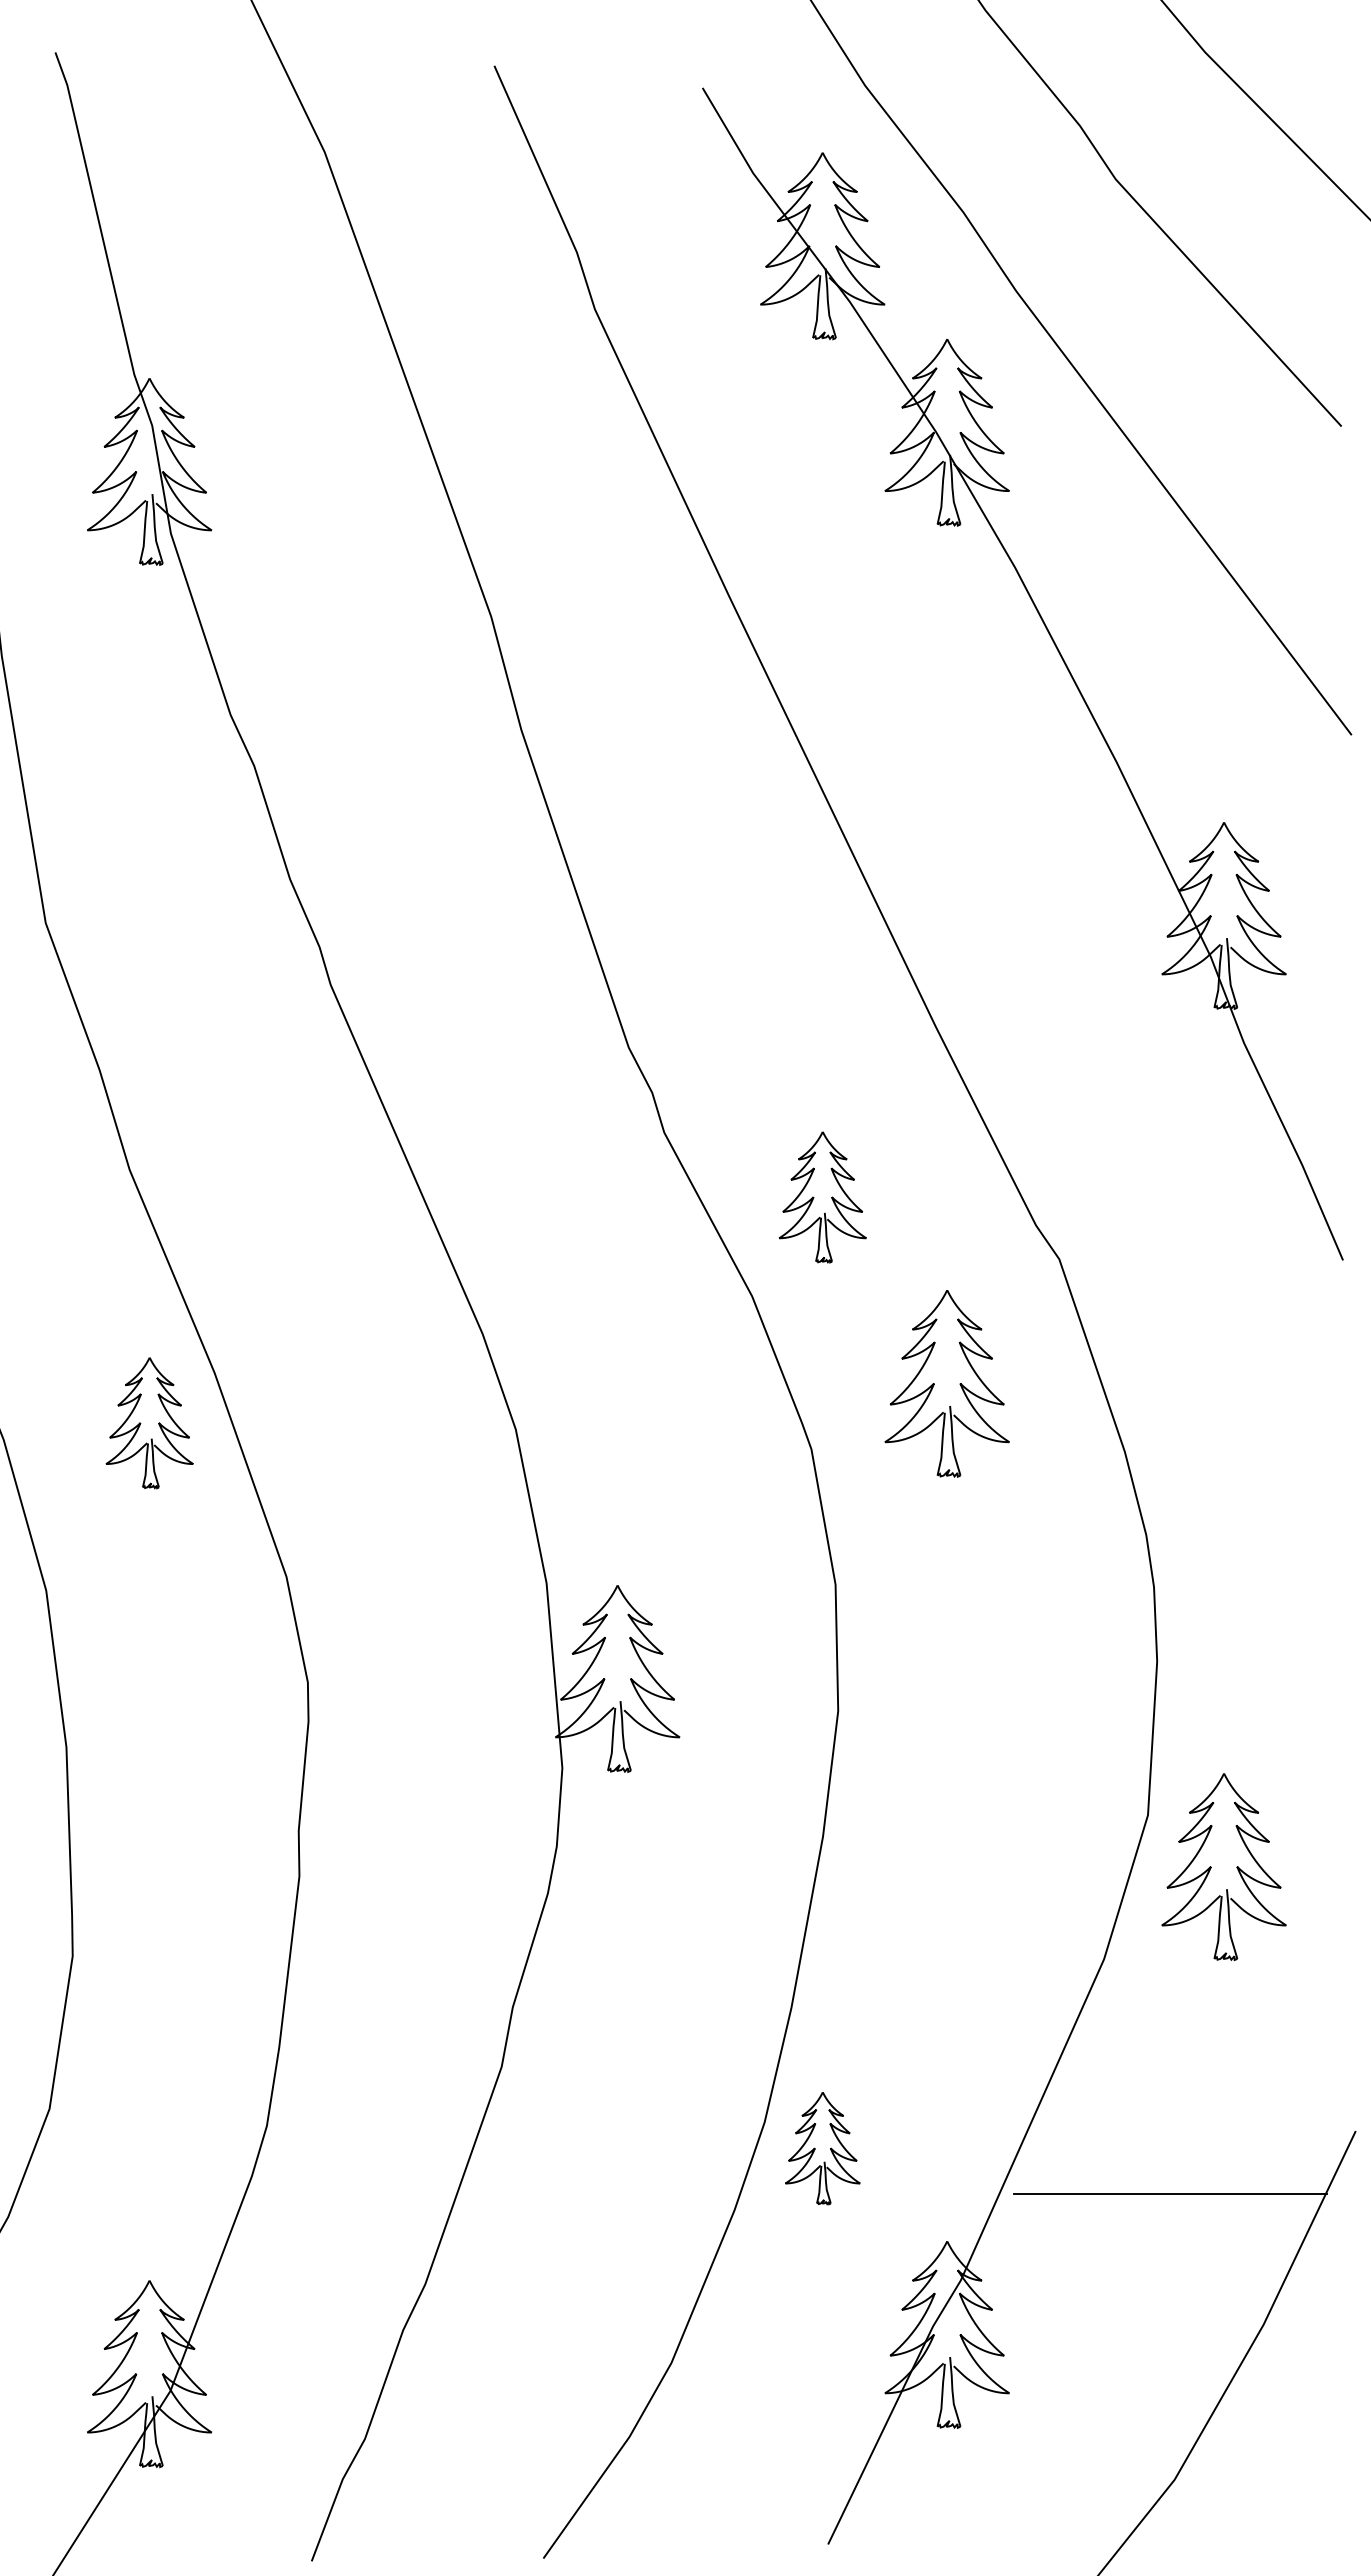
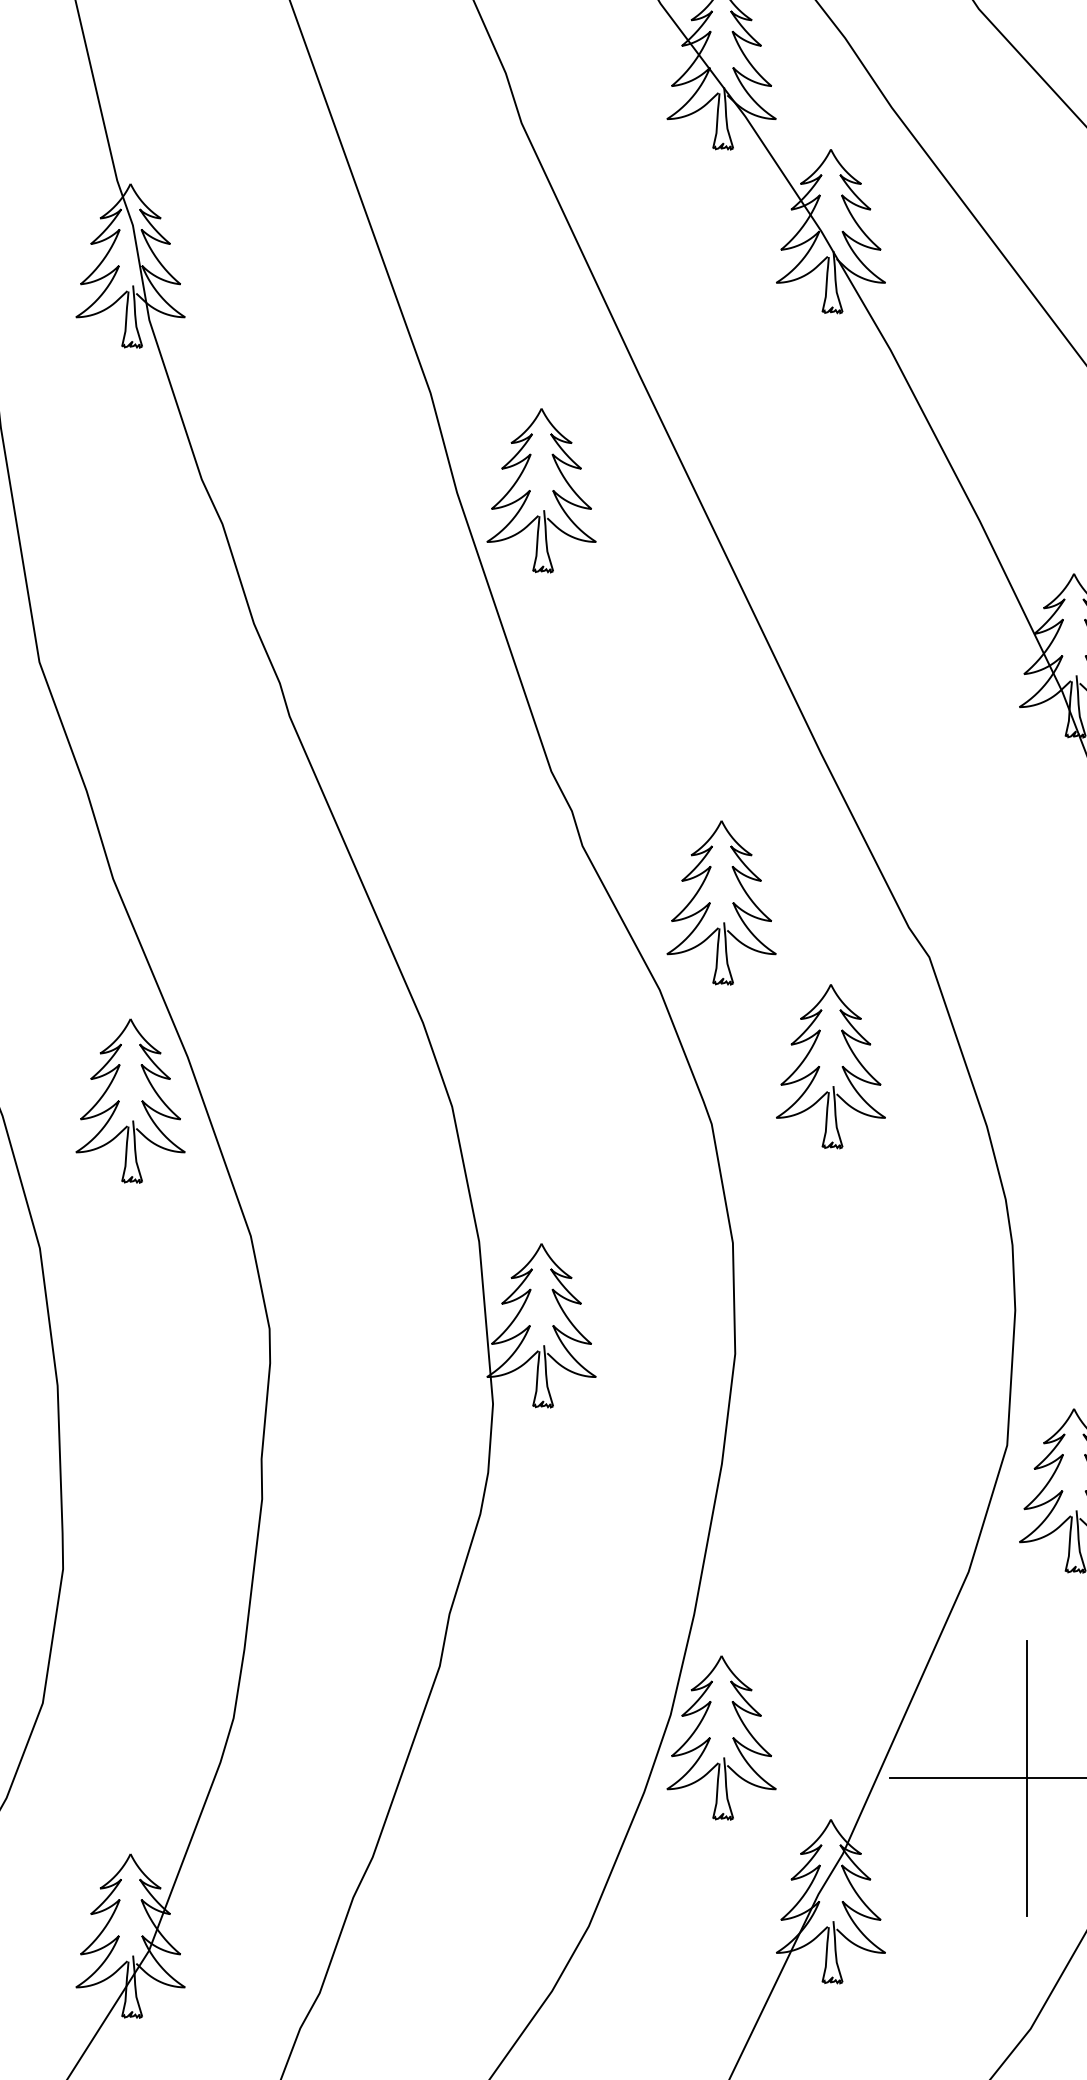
part: (617, 727) -> (541, 490), added
part: (822, 1197) -> (721, 903), size x1.43
part: (149, 1423) -> (130, 1101), size x1.43
part: (822, 2148) -> (721, 1738), size x1.67
line: (1170, 2193) -> (1026, 1777), added

